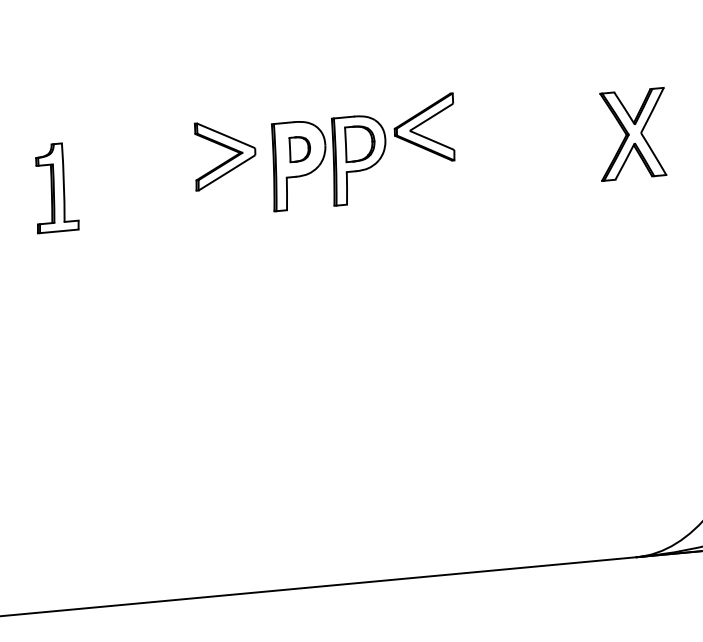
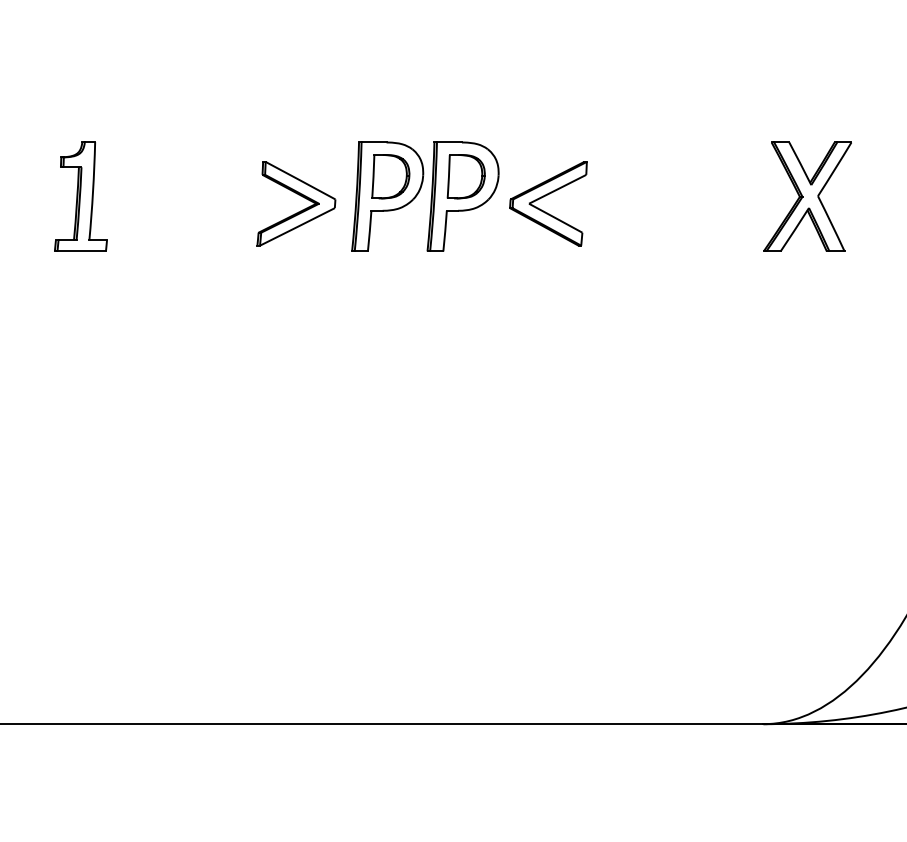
part: (422, 123) -> (545, 196), moved
part: (227, 148) -> (300, 196), moved
part: (299, 148) -> (390, 176), size x1.43

